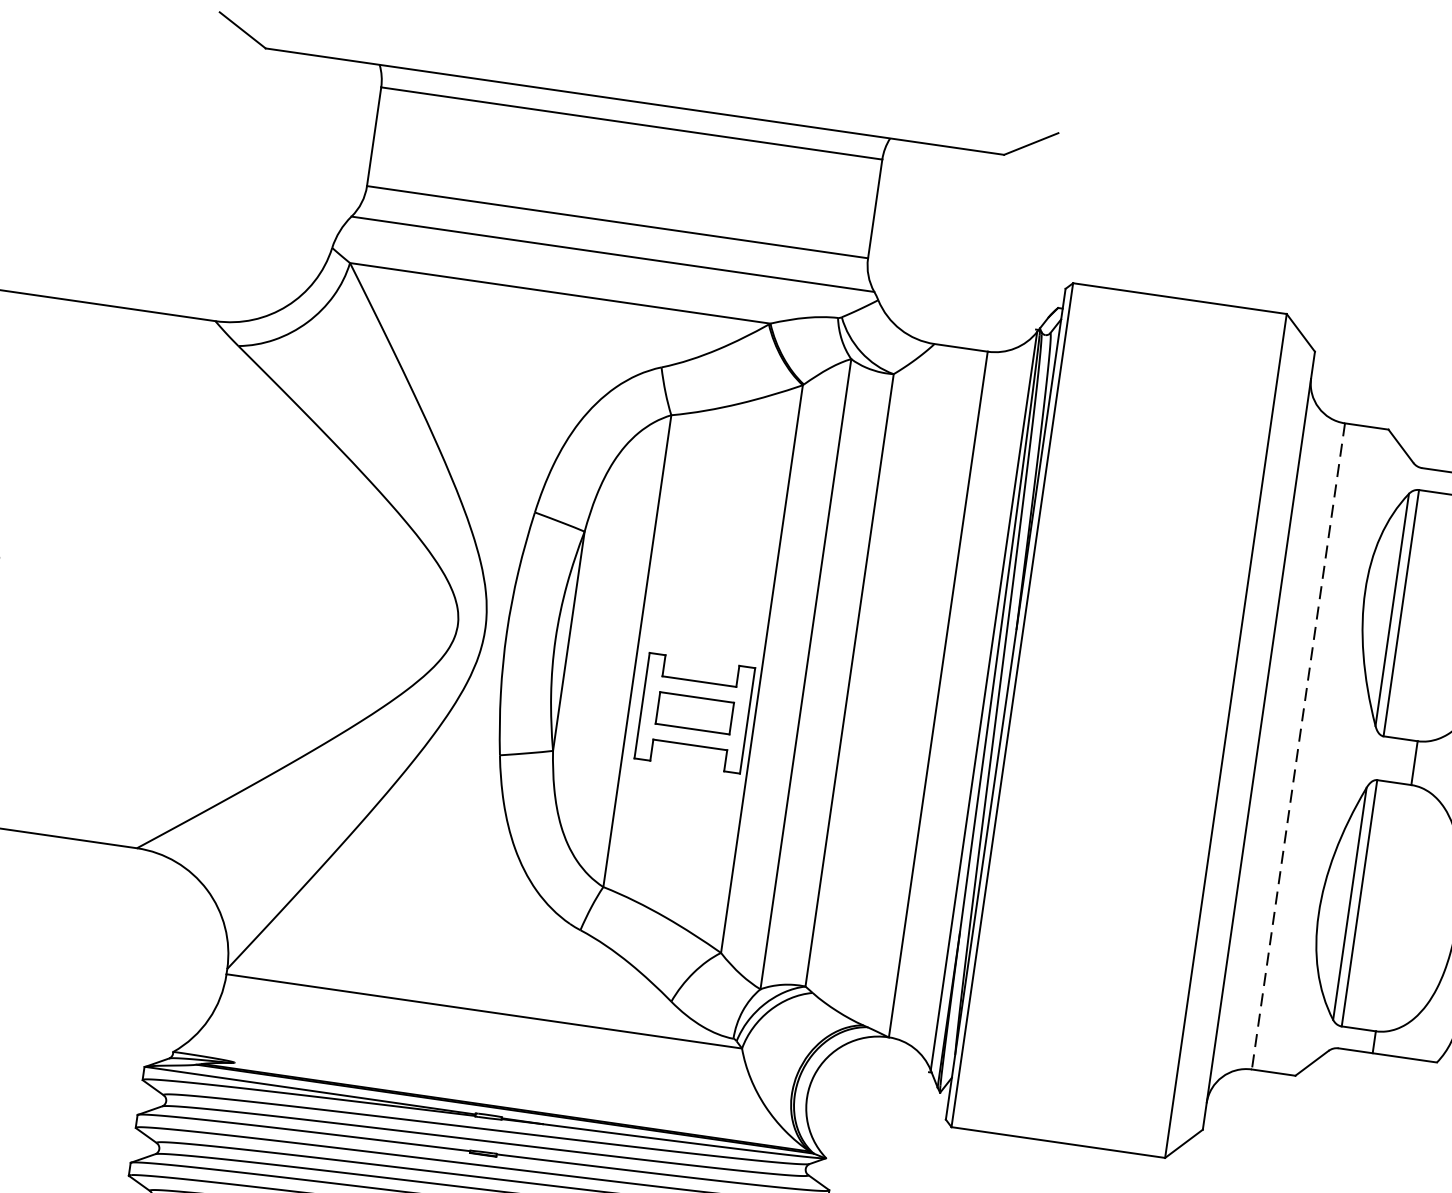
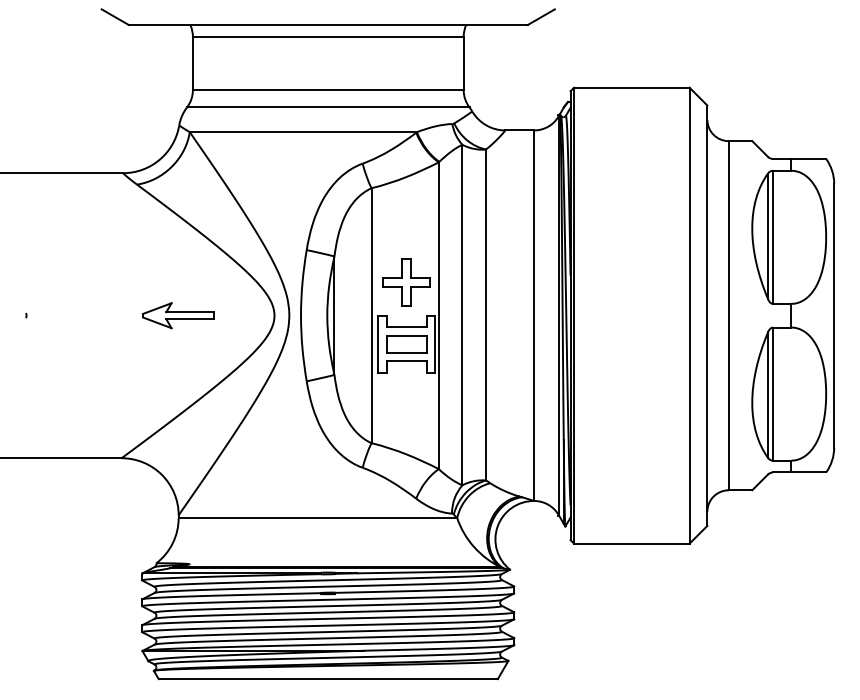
part: (280, 599) -> (178, 315), added
part: (710, 599) -> (406, 282), added
line: (1298, 745) -> (728, 315), dashed -> solid

